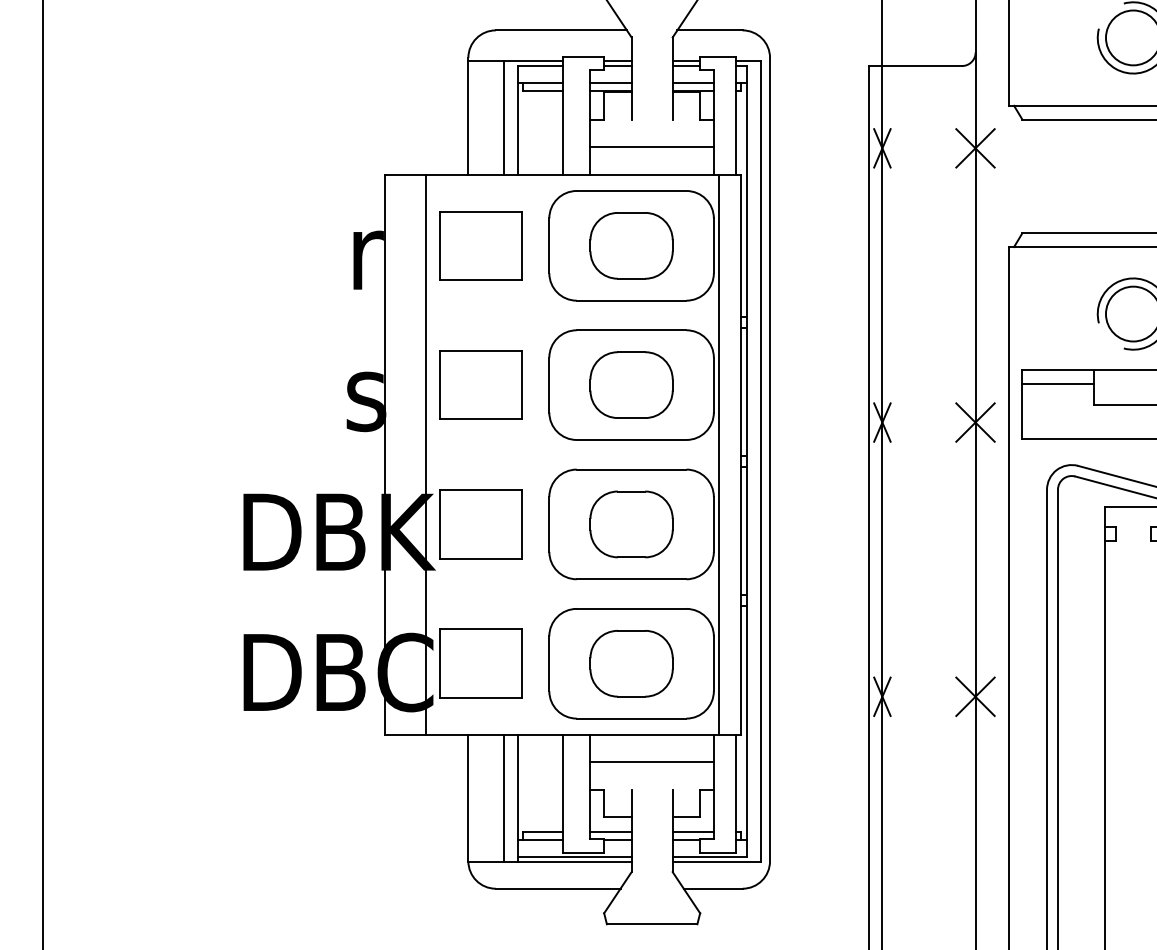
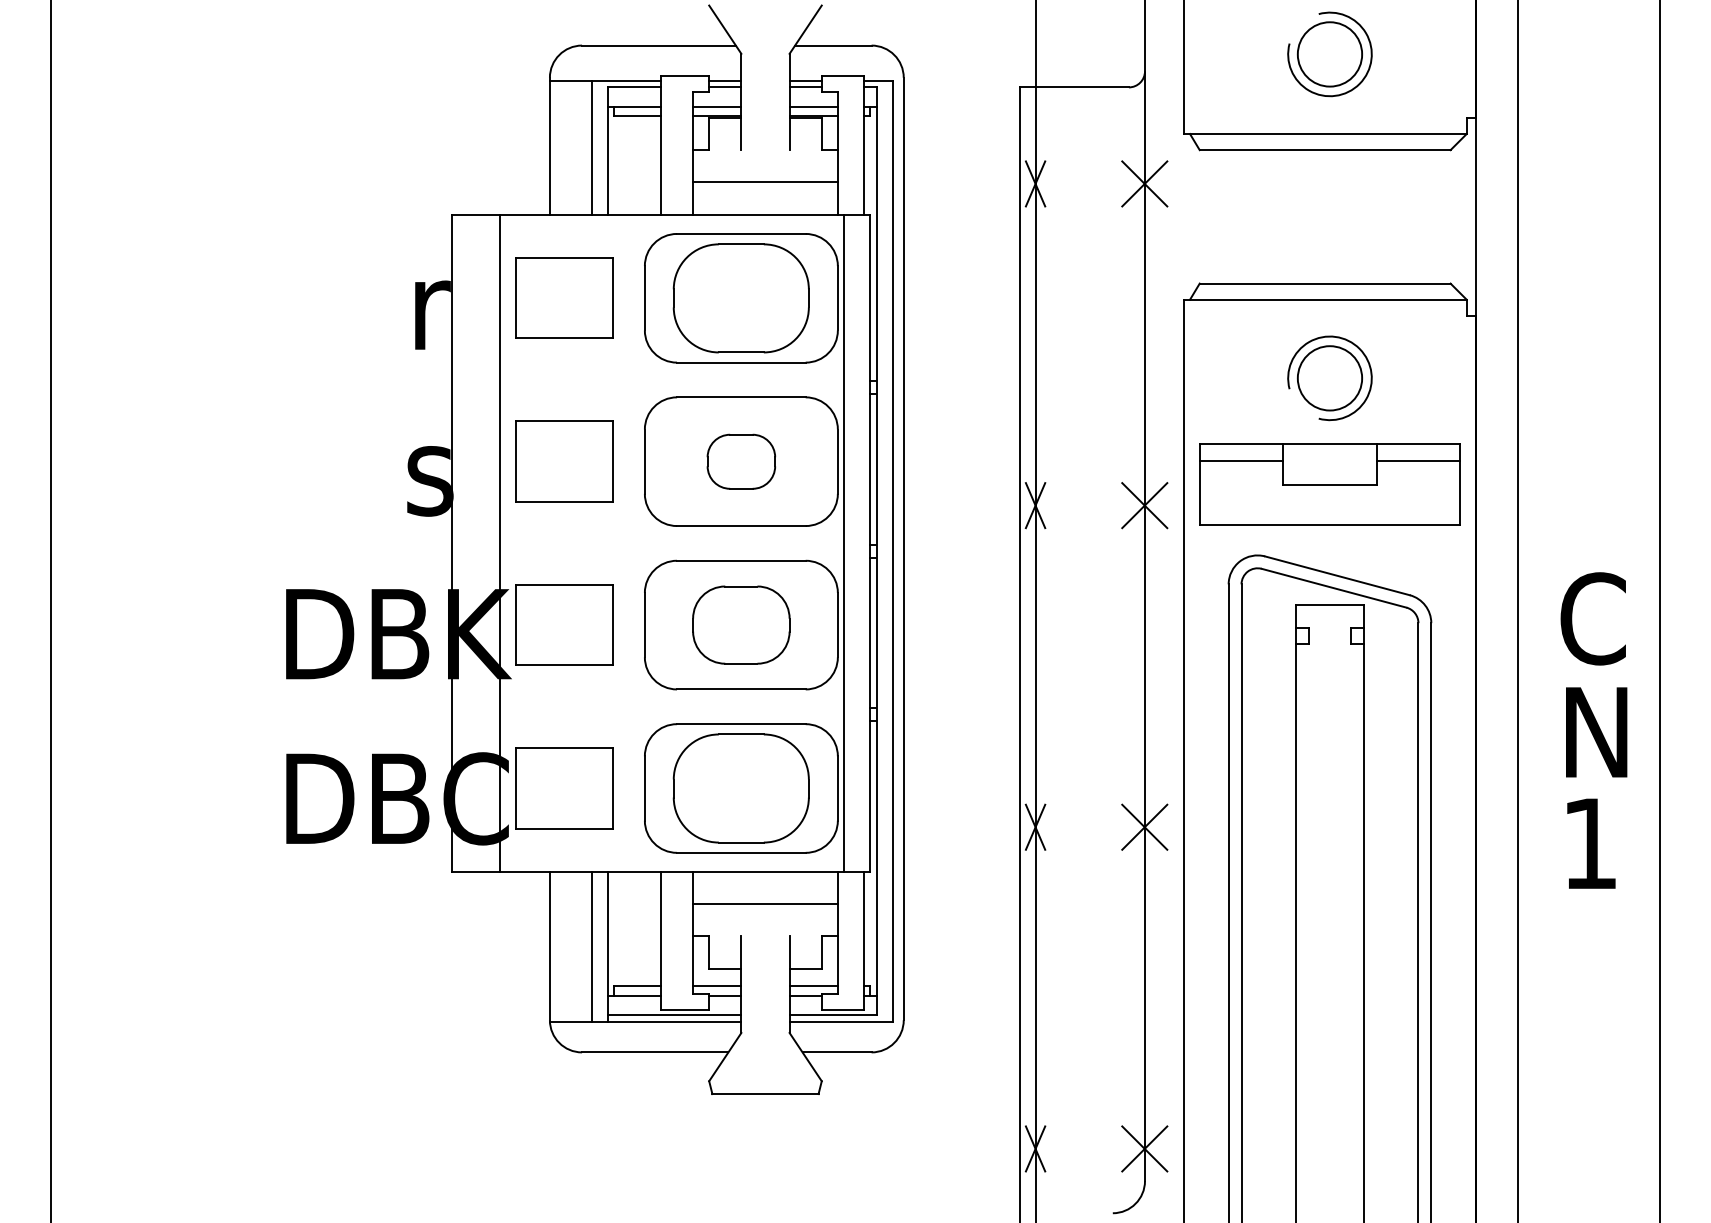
part: (631, 245) -> (741, 297), size x1.4
part: (631, 384) -> (741, 461), size x0.7
part: (631, 663) -> (741, 788), size x1.4

